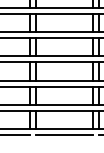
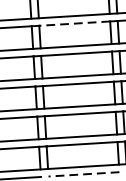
line: (64, 14) -> (74, 23), solid -> dashed
line: (64, 134) -> (83, 174), solid -> dashed

